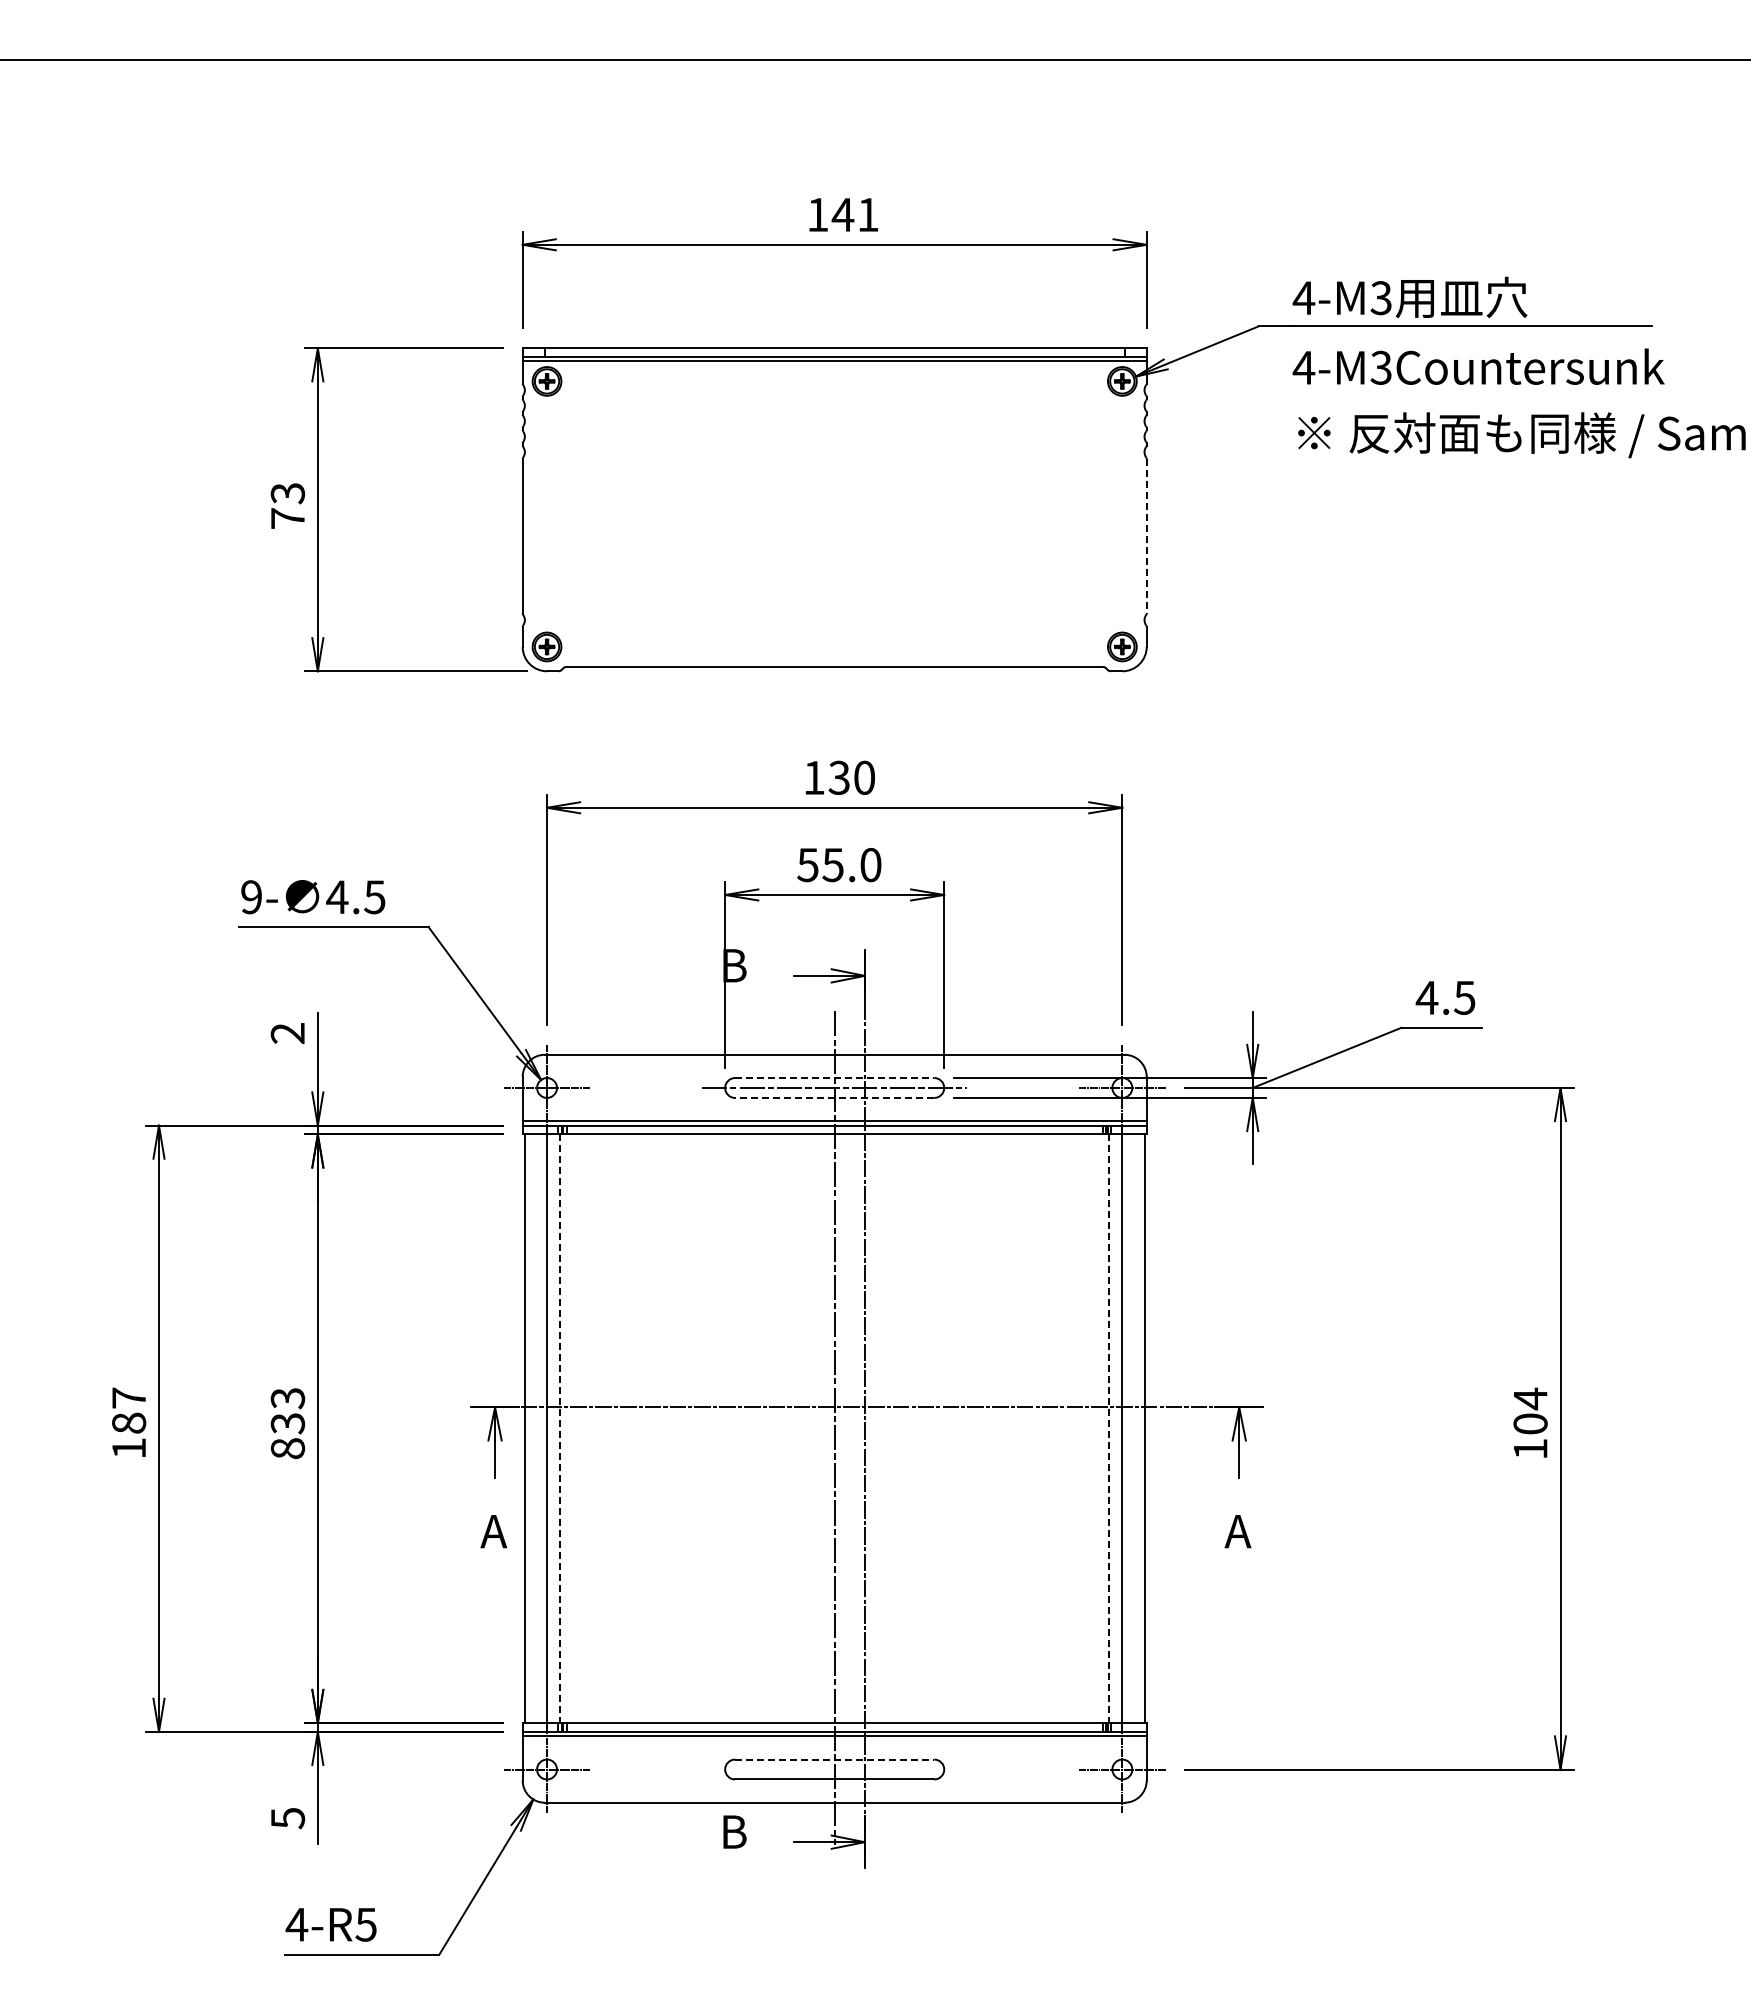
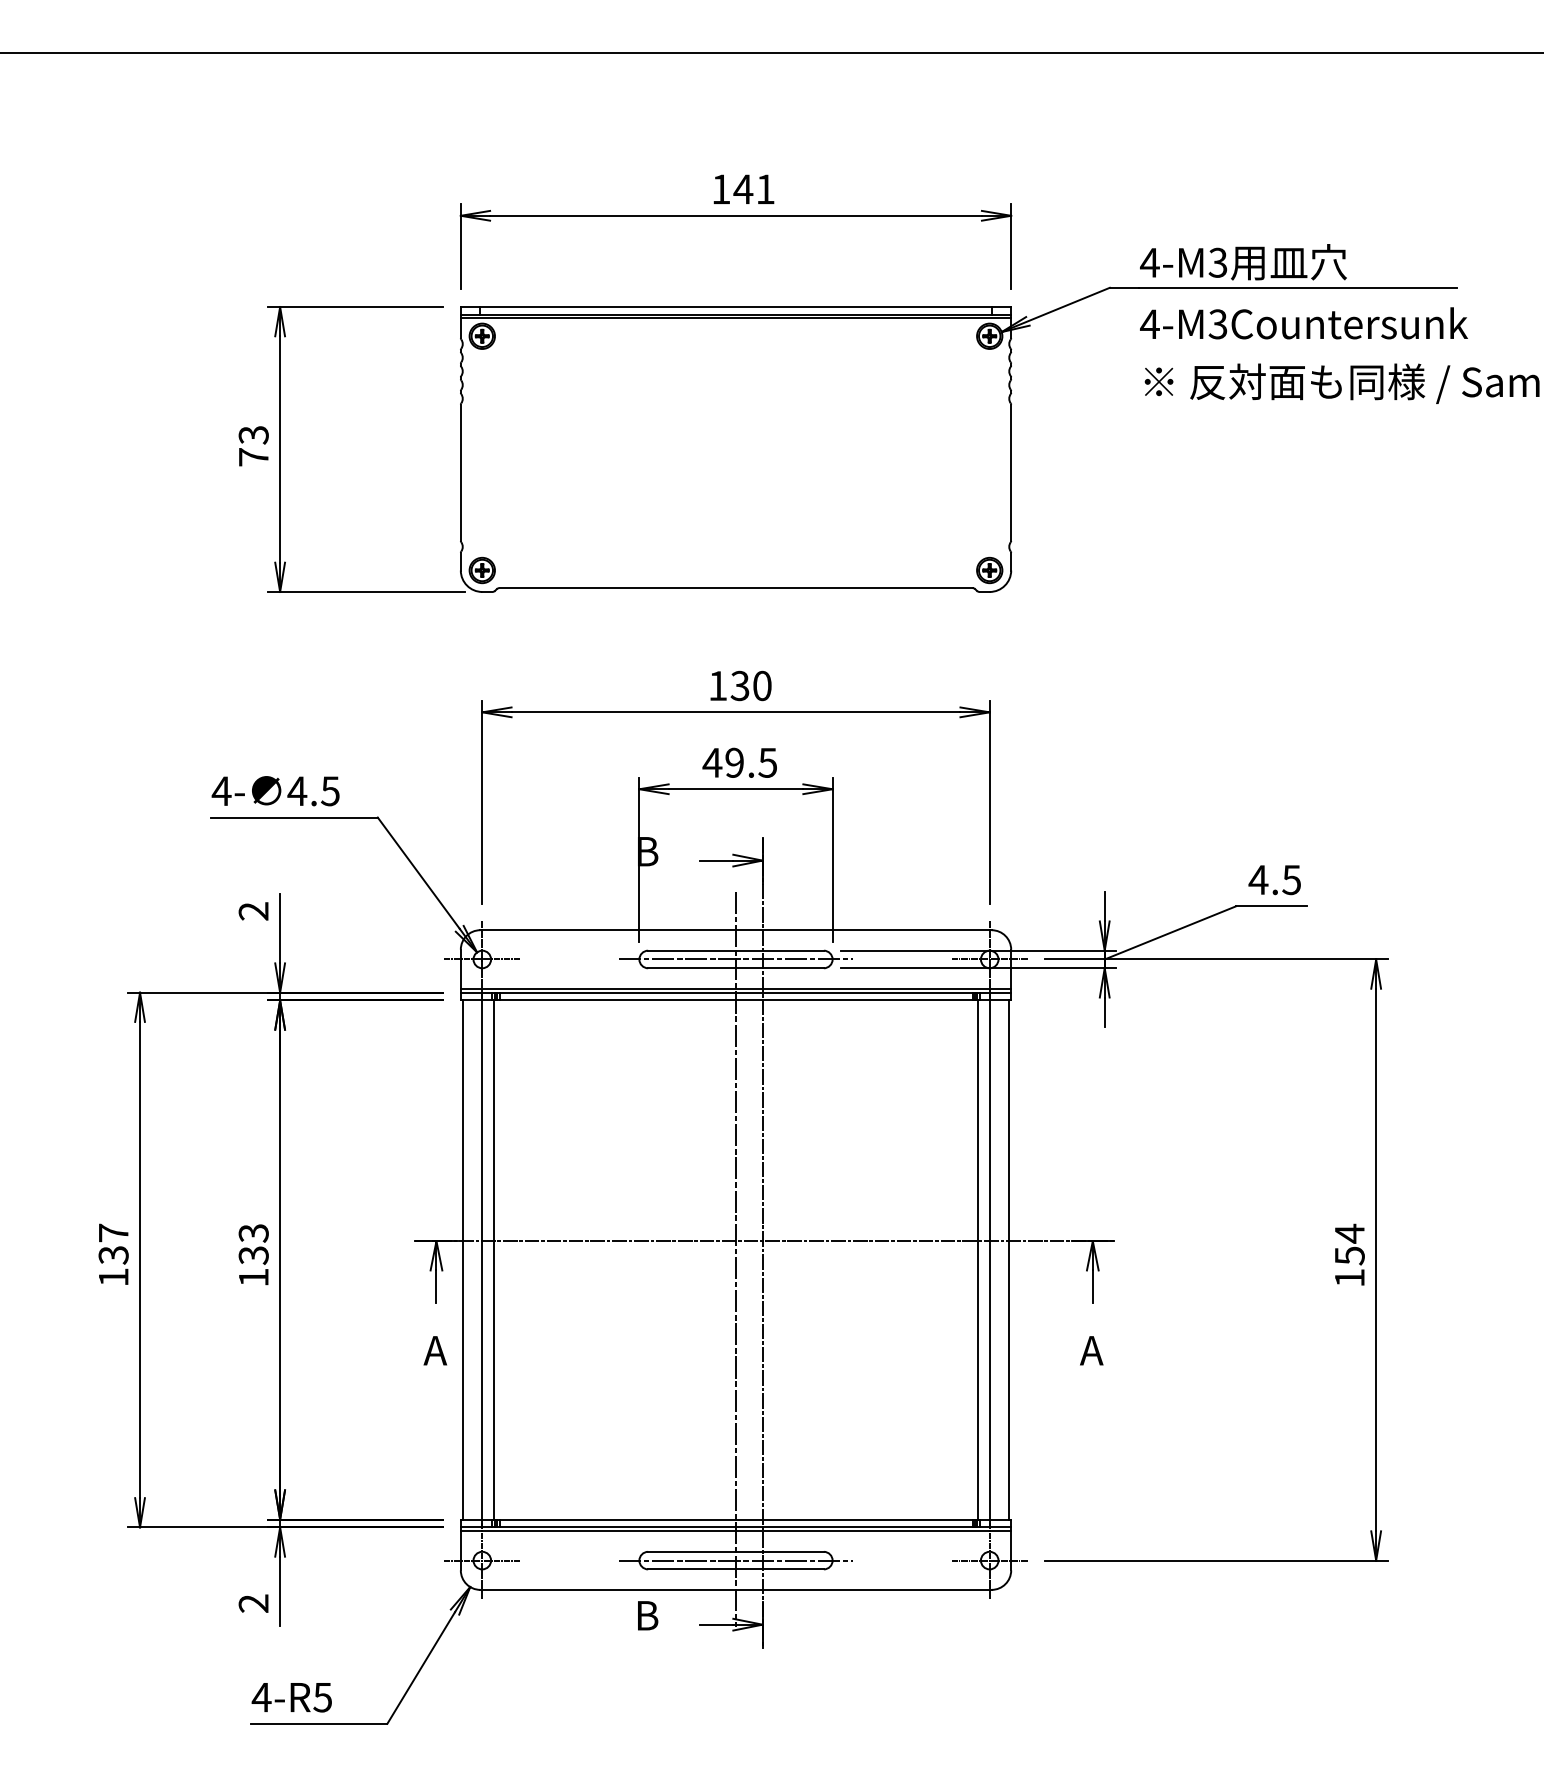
line: (1146, 536) -> (1011, 473), dashed -> solid
text: (838, 865) -> (739, 763), 55.0 -> 49.5
text: (251, 897) -> (221, 791), 9- -> 4-
line: (834, 1078) -> (735, 951), dashed -> solid
line: (834, 1097) -> (735, 967), dashed -> solid
text: (129, 1423) -> (114, 1255), 187 -> 137
text: (1530, 1424) -> (1349, 1256), 104 -> 154
line: (560, 1429) -> (494, 1260), dashed -> solid
line: (1109, 1429) -> (978, 1260), dashed -> solid
text: (287, 1448) -> (253, 1277), 833 -> 133
line: (834, 1759) -> (735, 1551), dashed -> solid
line: (834, 1769) -> (735, 1560), added
text: (287, 1818) -> (253, 1603), 5 -> 2

